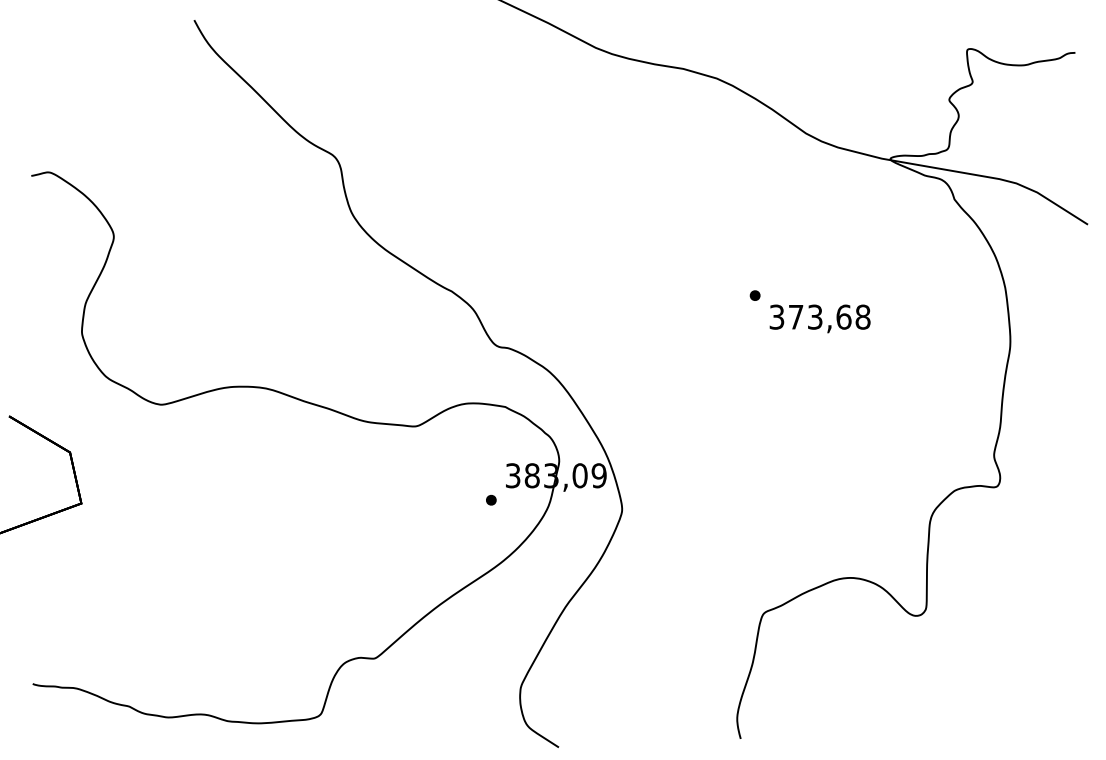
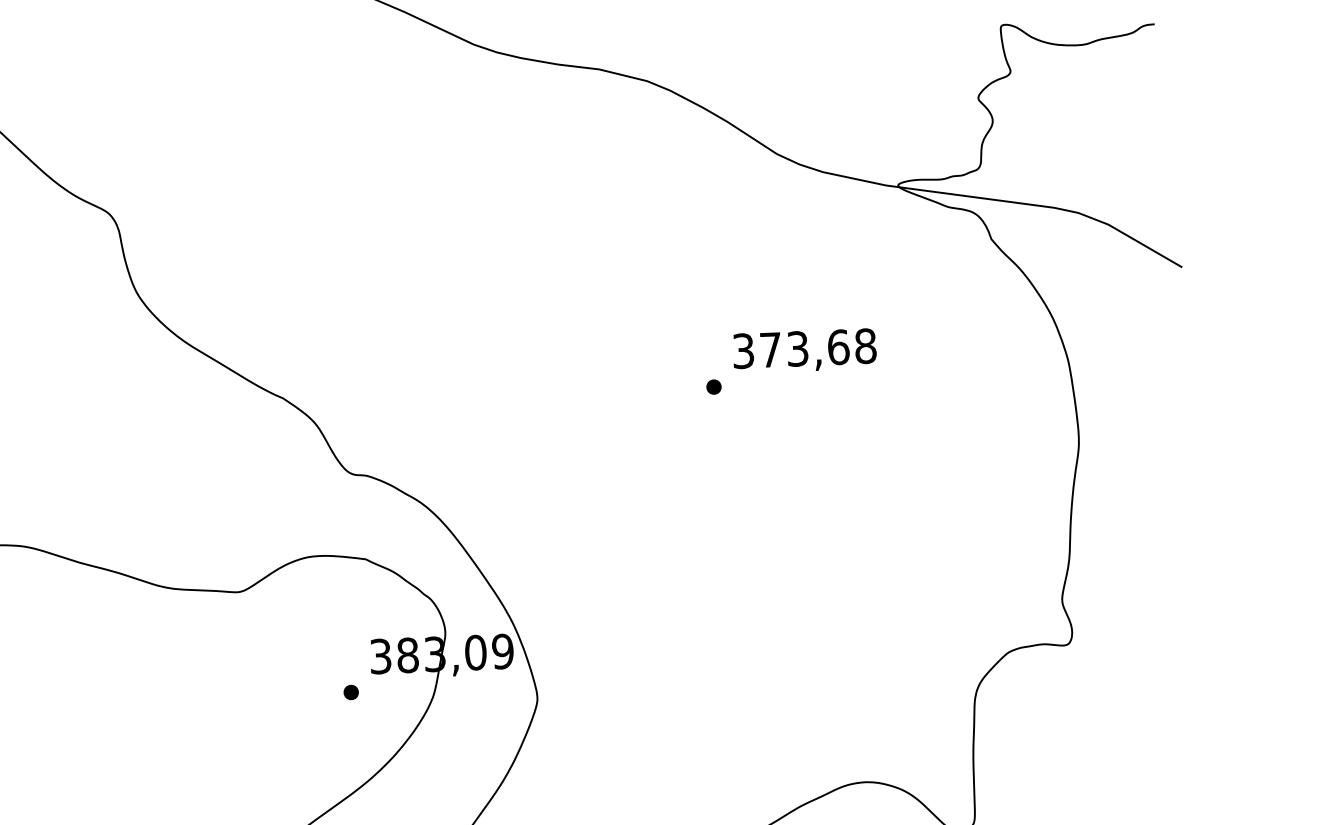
text: (819, 318) -> (803, 350), moved

